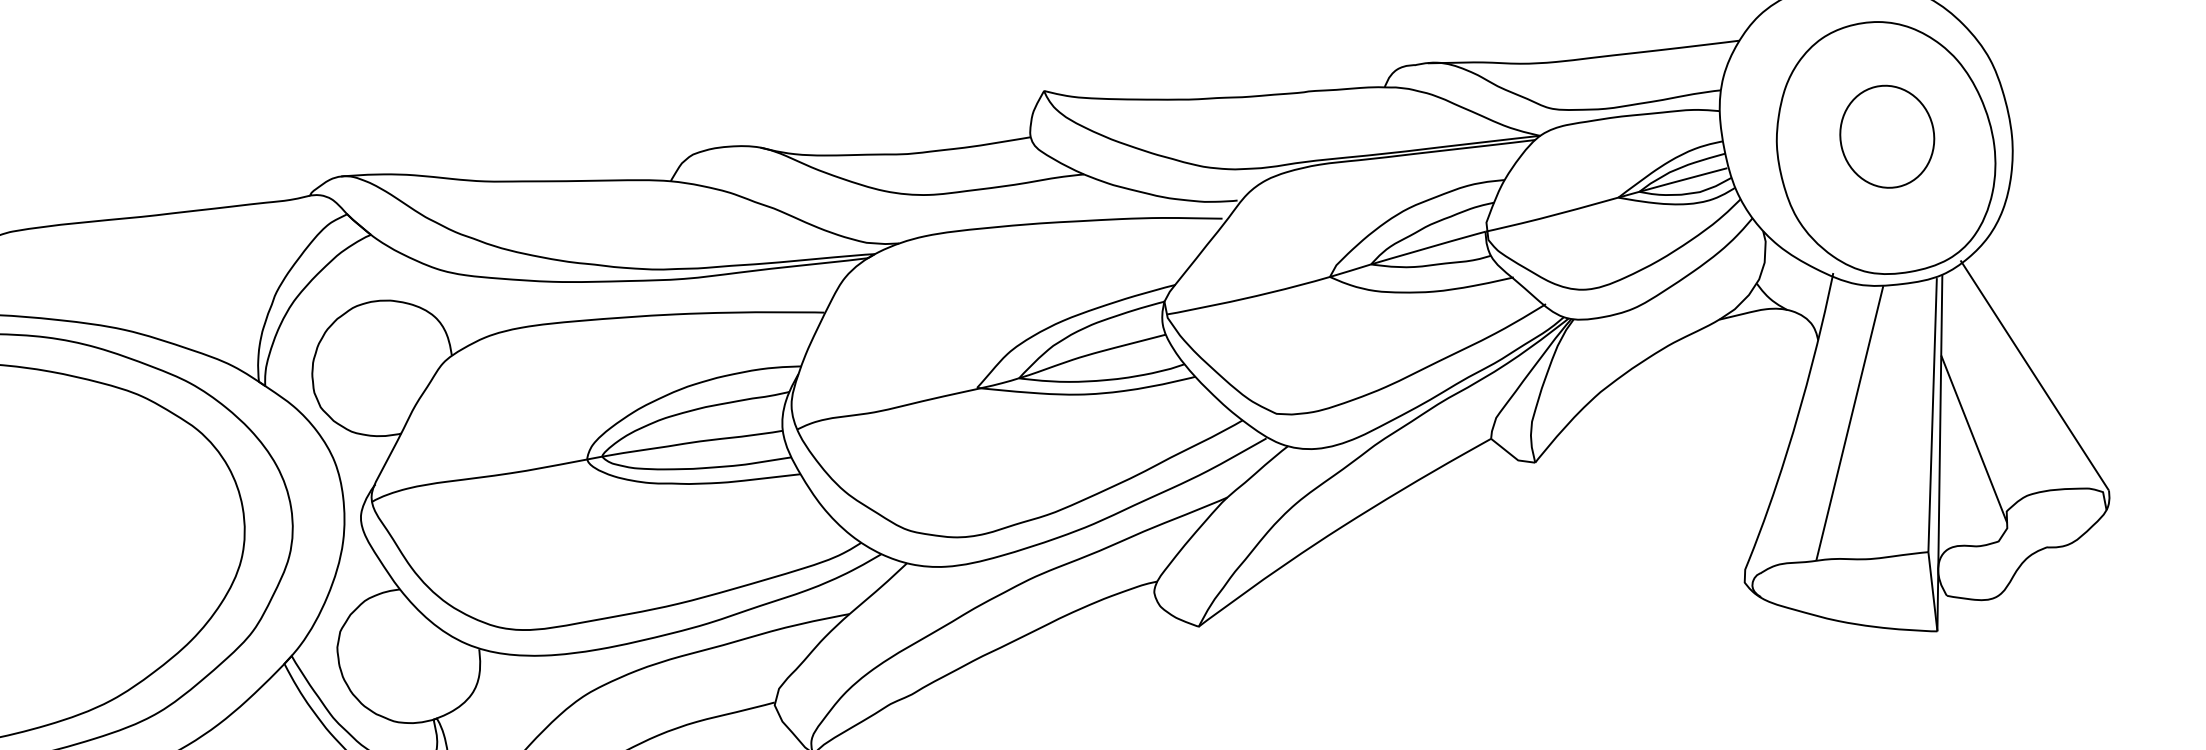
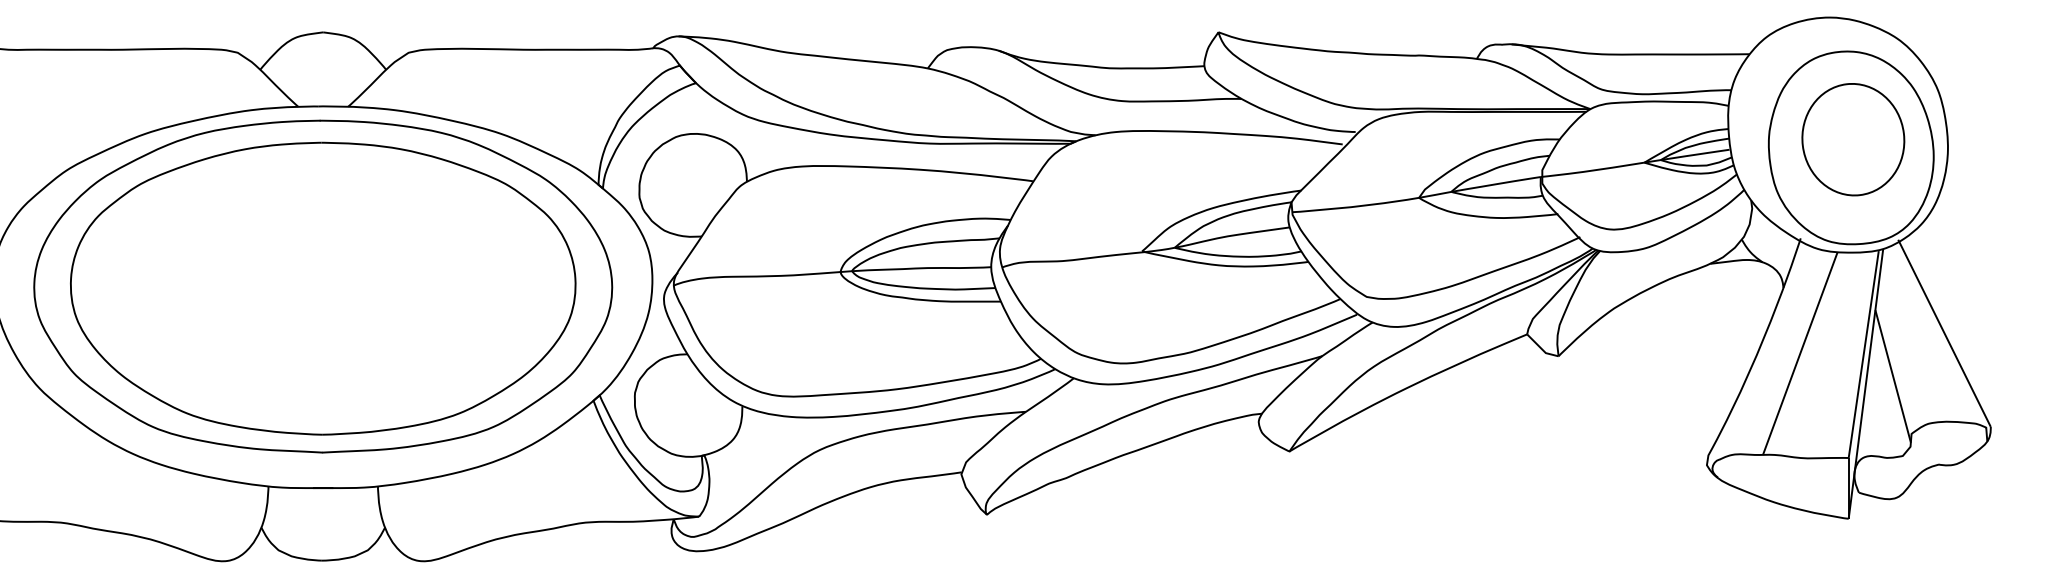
part: (1887, 136) -> (1853, 139), size x1.43

